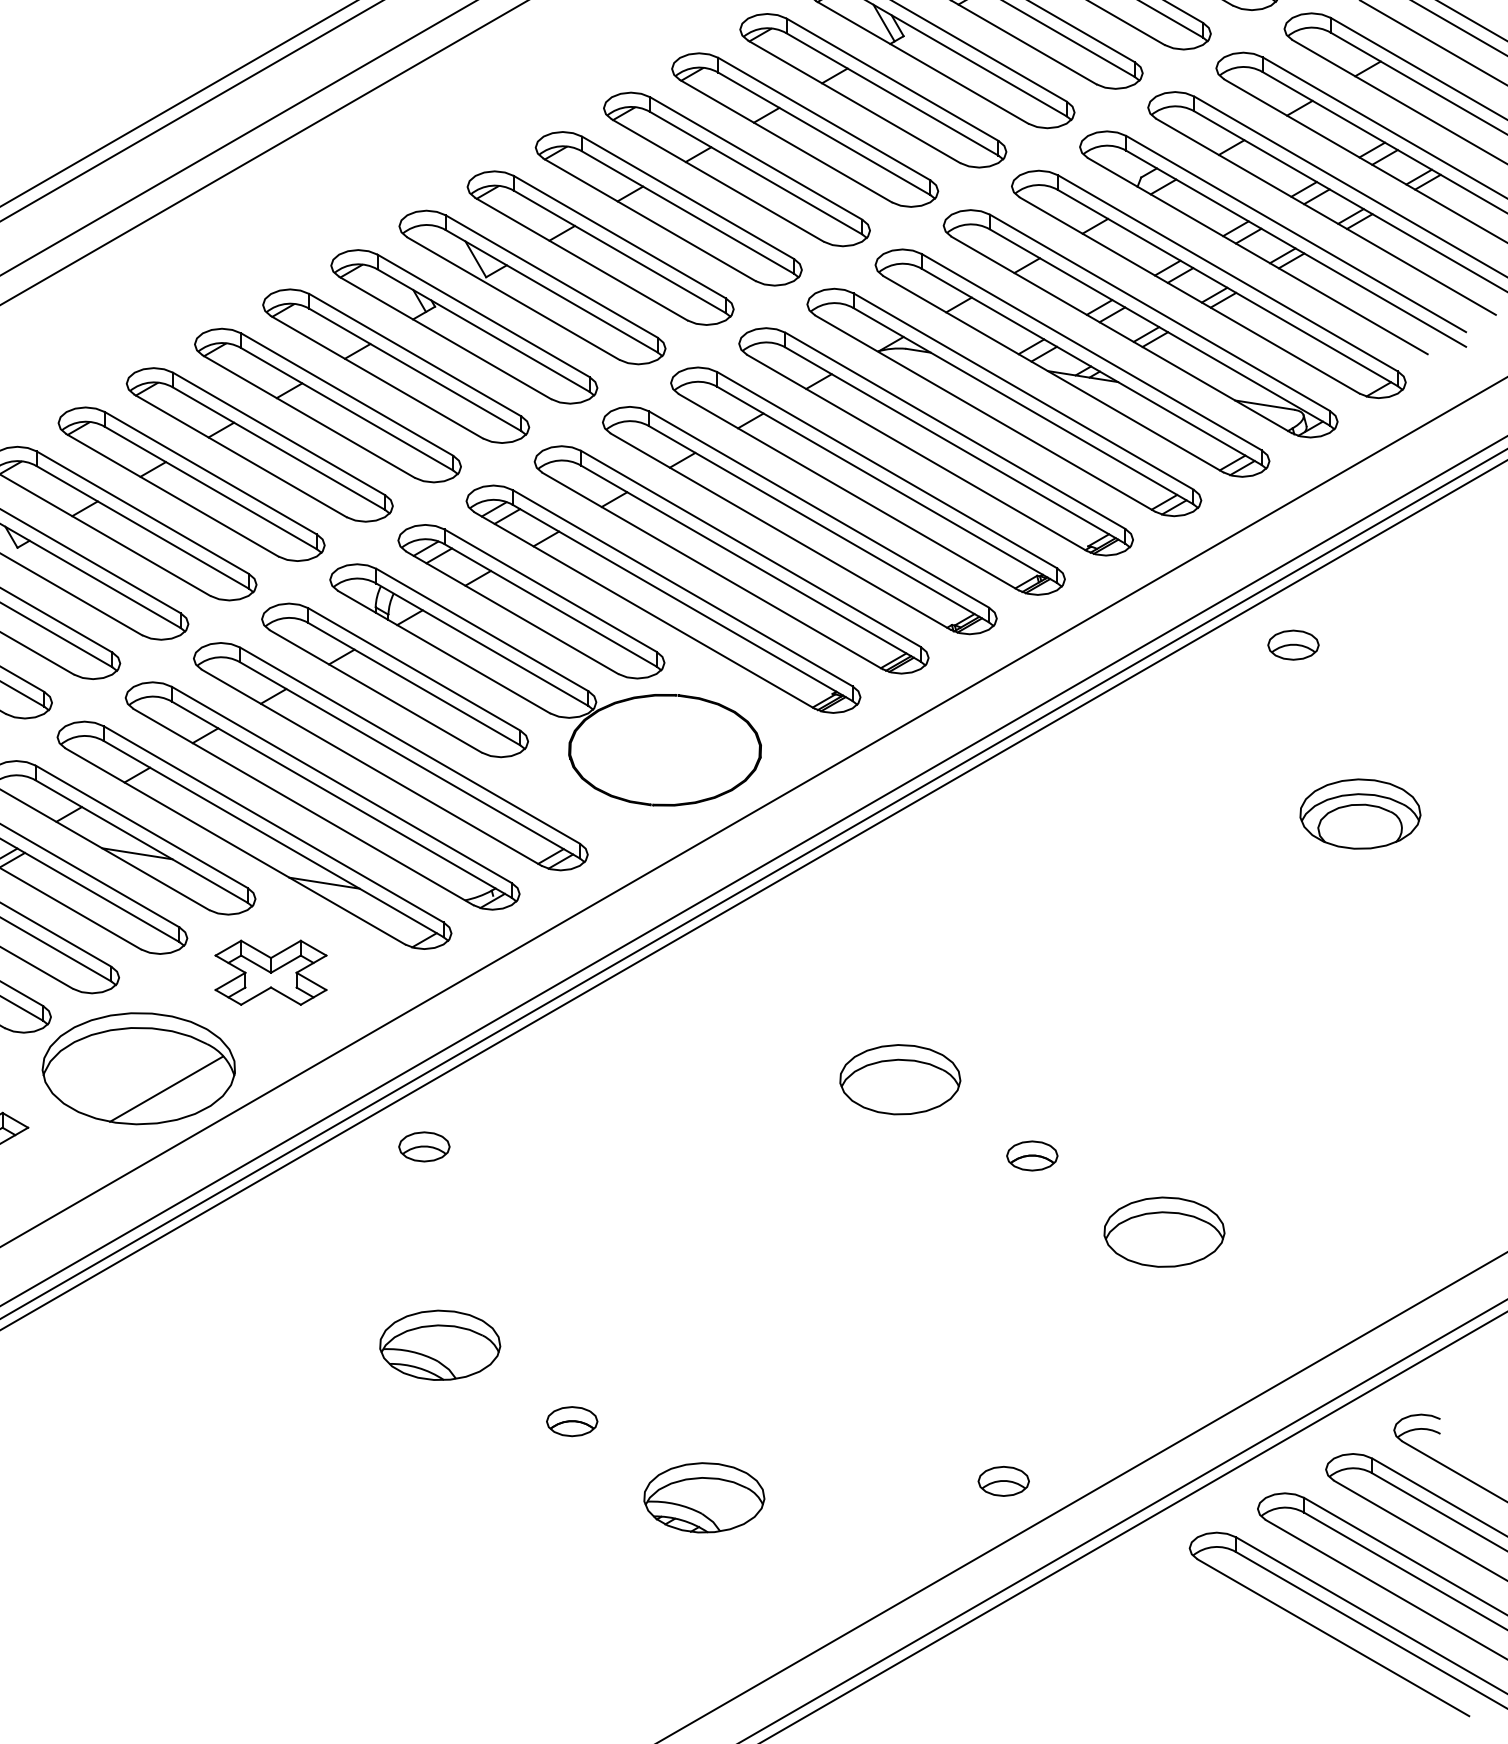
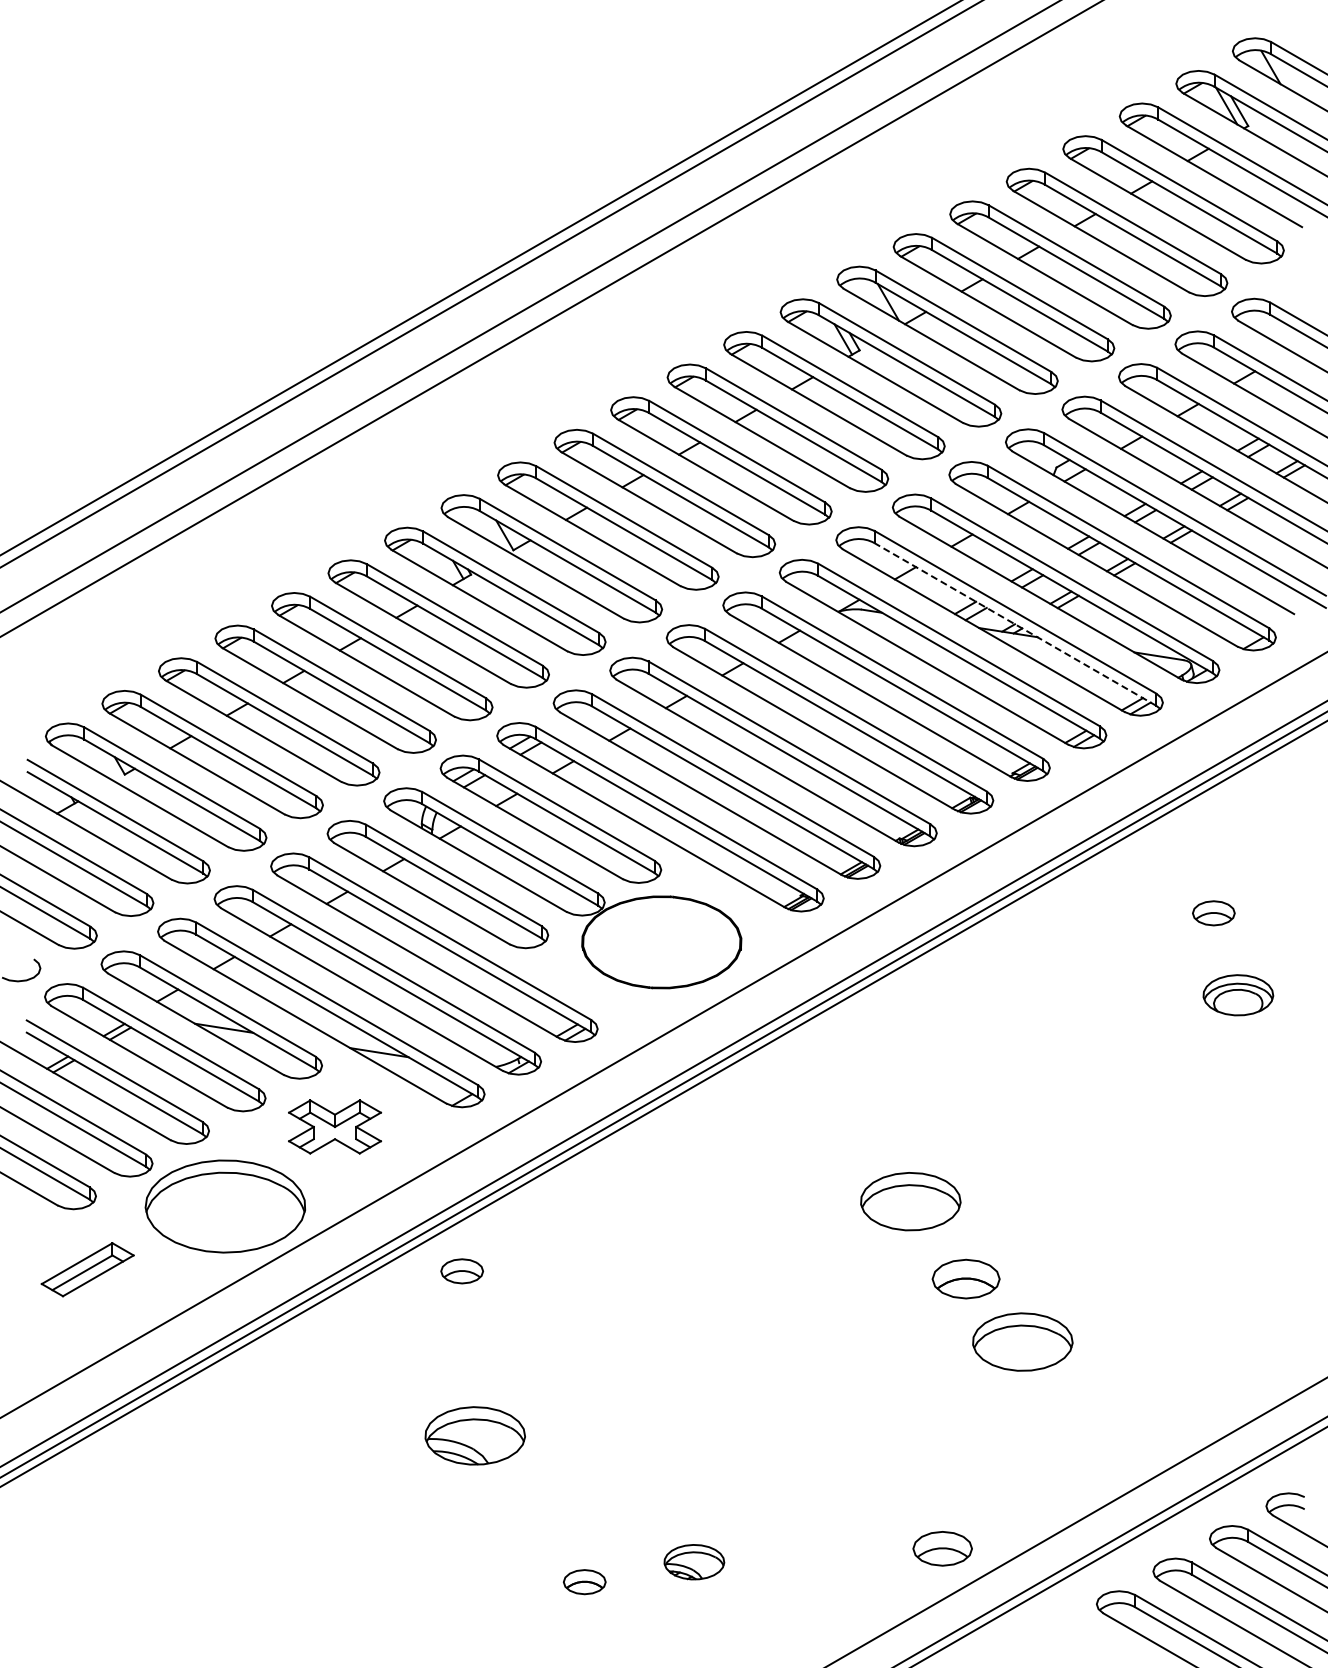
line: (1091, 366) -> (1015, 624), solid -> dashed
part: (1293, 645) -> (1213, 913), moved
part: (1360, 813) -> (1238, 994), size x0.7
part: (899, 1079) -> (910, 1201), moved
line: (166, 1089) -> (248, 1223), removed
part: (1032, 1155) -> (966, 1278), size x1.6
part: (1164, 1231) -> (1022, 1341), moved
part: (571, 1422) -> (584, 1582), moved
part: (1003, 1481) -> (942, 1548), size x1.4
part: (704, 1496) -> (694, 1561), size x0.6

